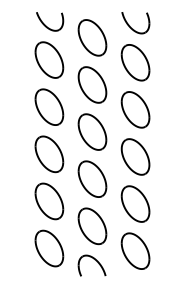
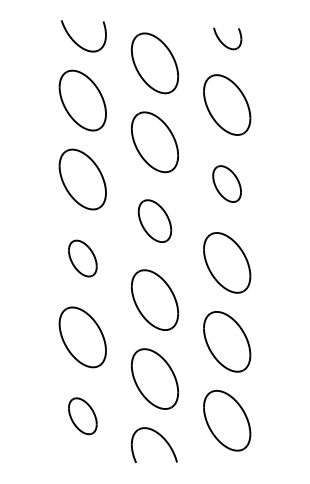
part: (135, 23) -> (227, 39), size x0.6
part: (135, 109) -> (227, 183), size x0.6
part: (92, 131) -> (155, 220), size x0.7
part: (49, 154) -> (82, 258), size x0.6
part: (49, 248) -> (82, 416), size x0.6

